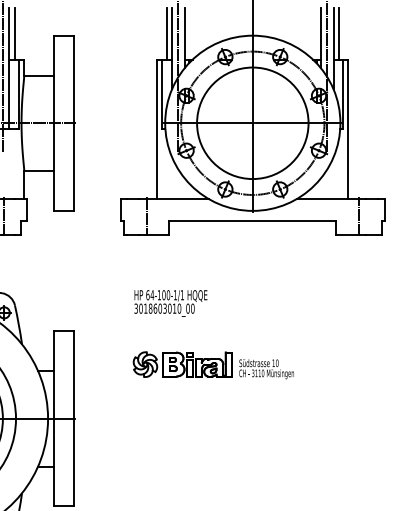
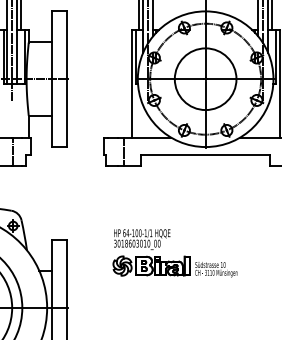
circle: (252, 123) -> (205, 79), size x0.71
text: (170, 303) -> (141, 239), moved

